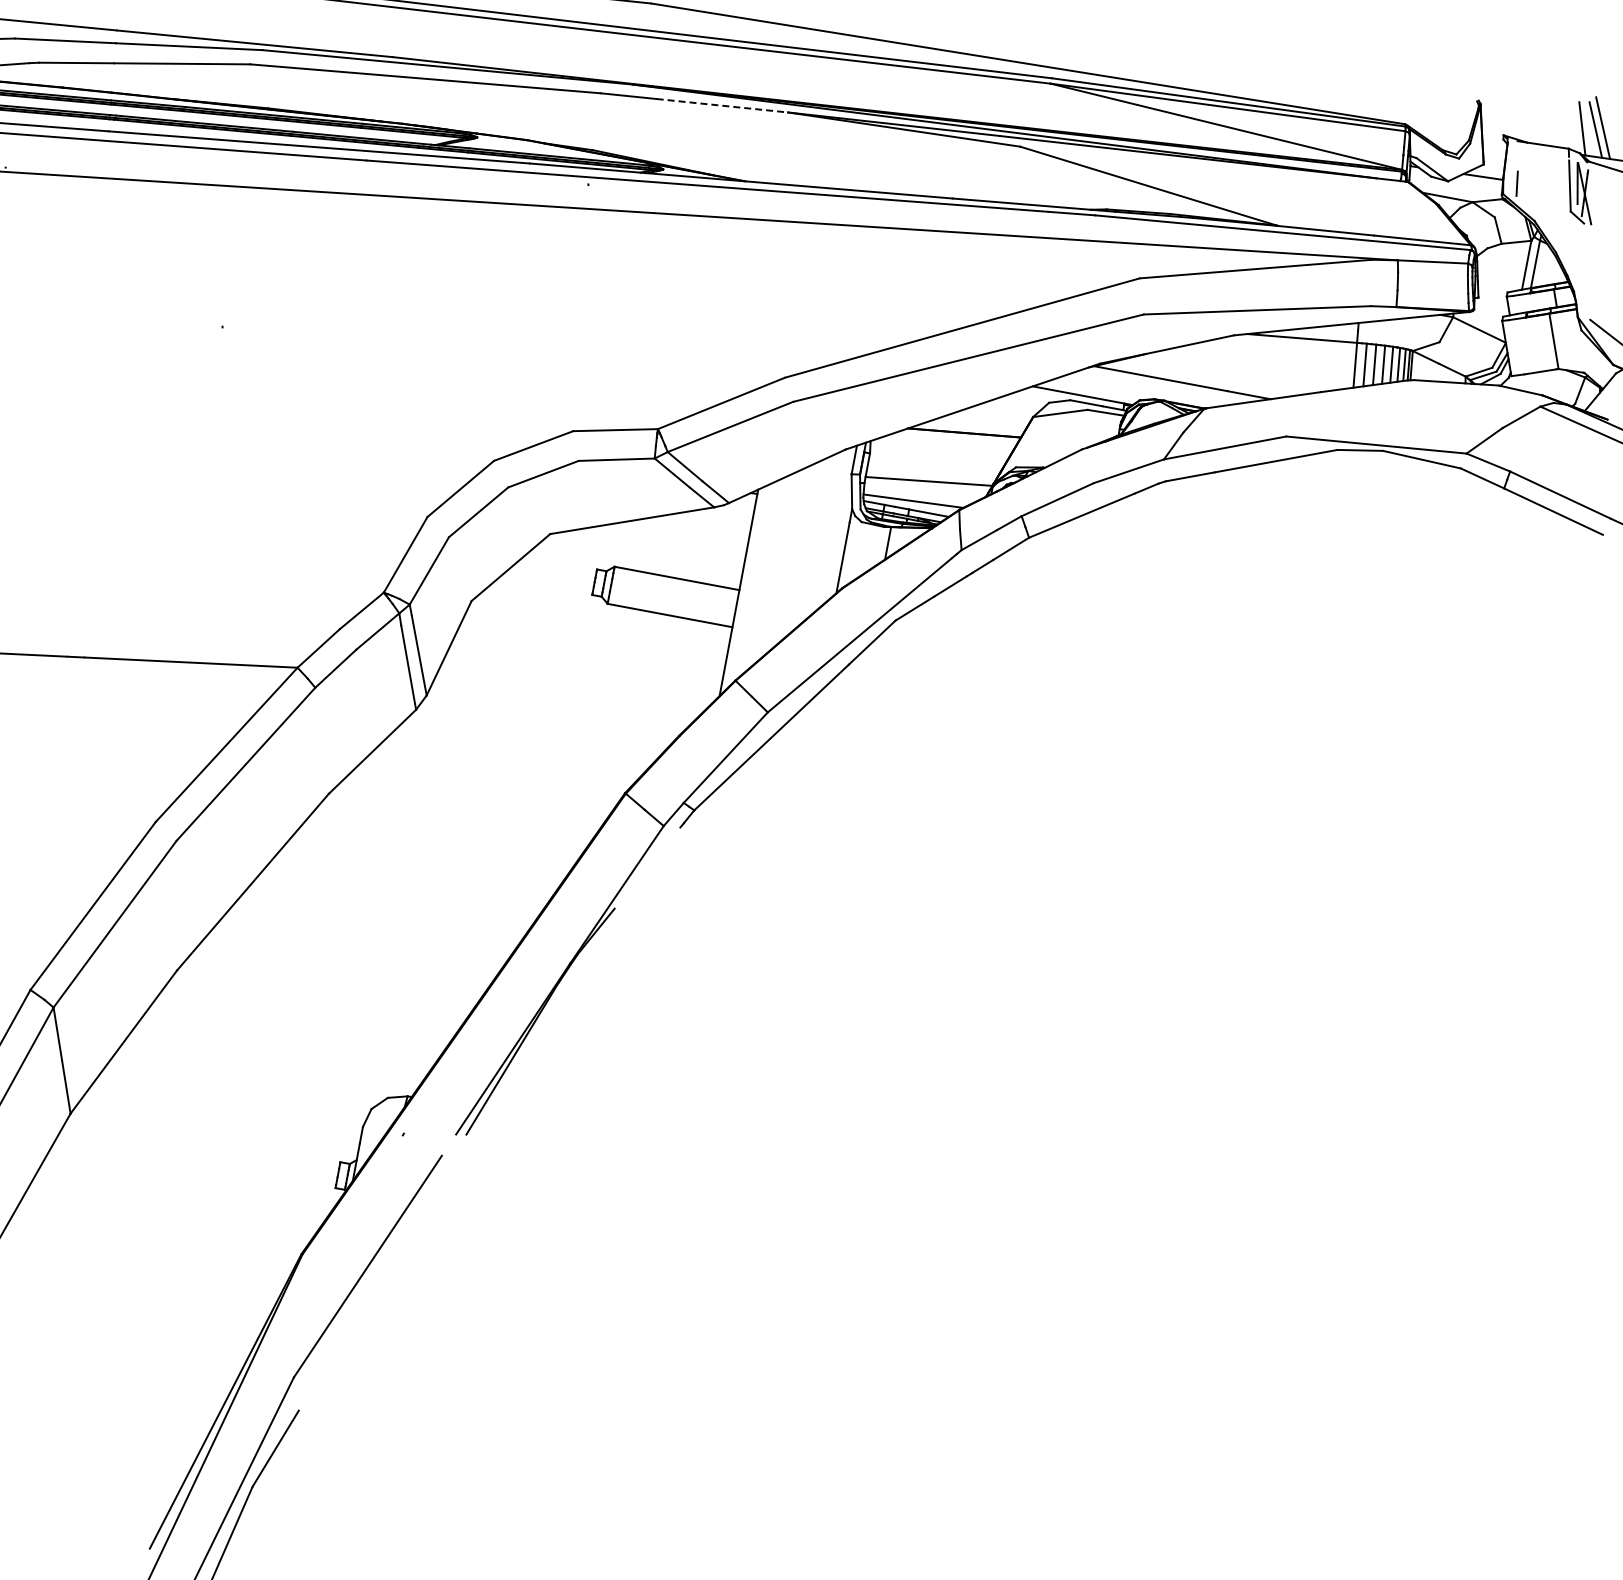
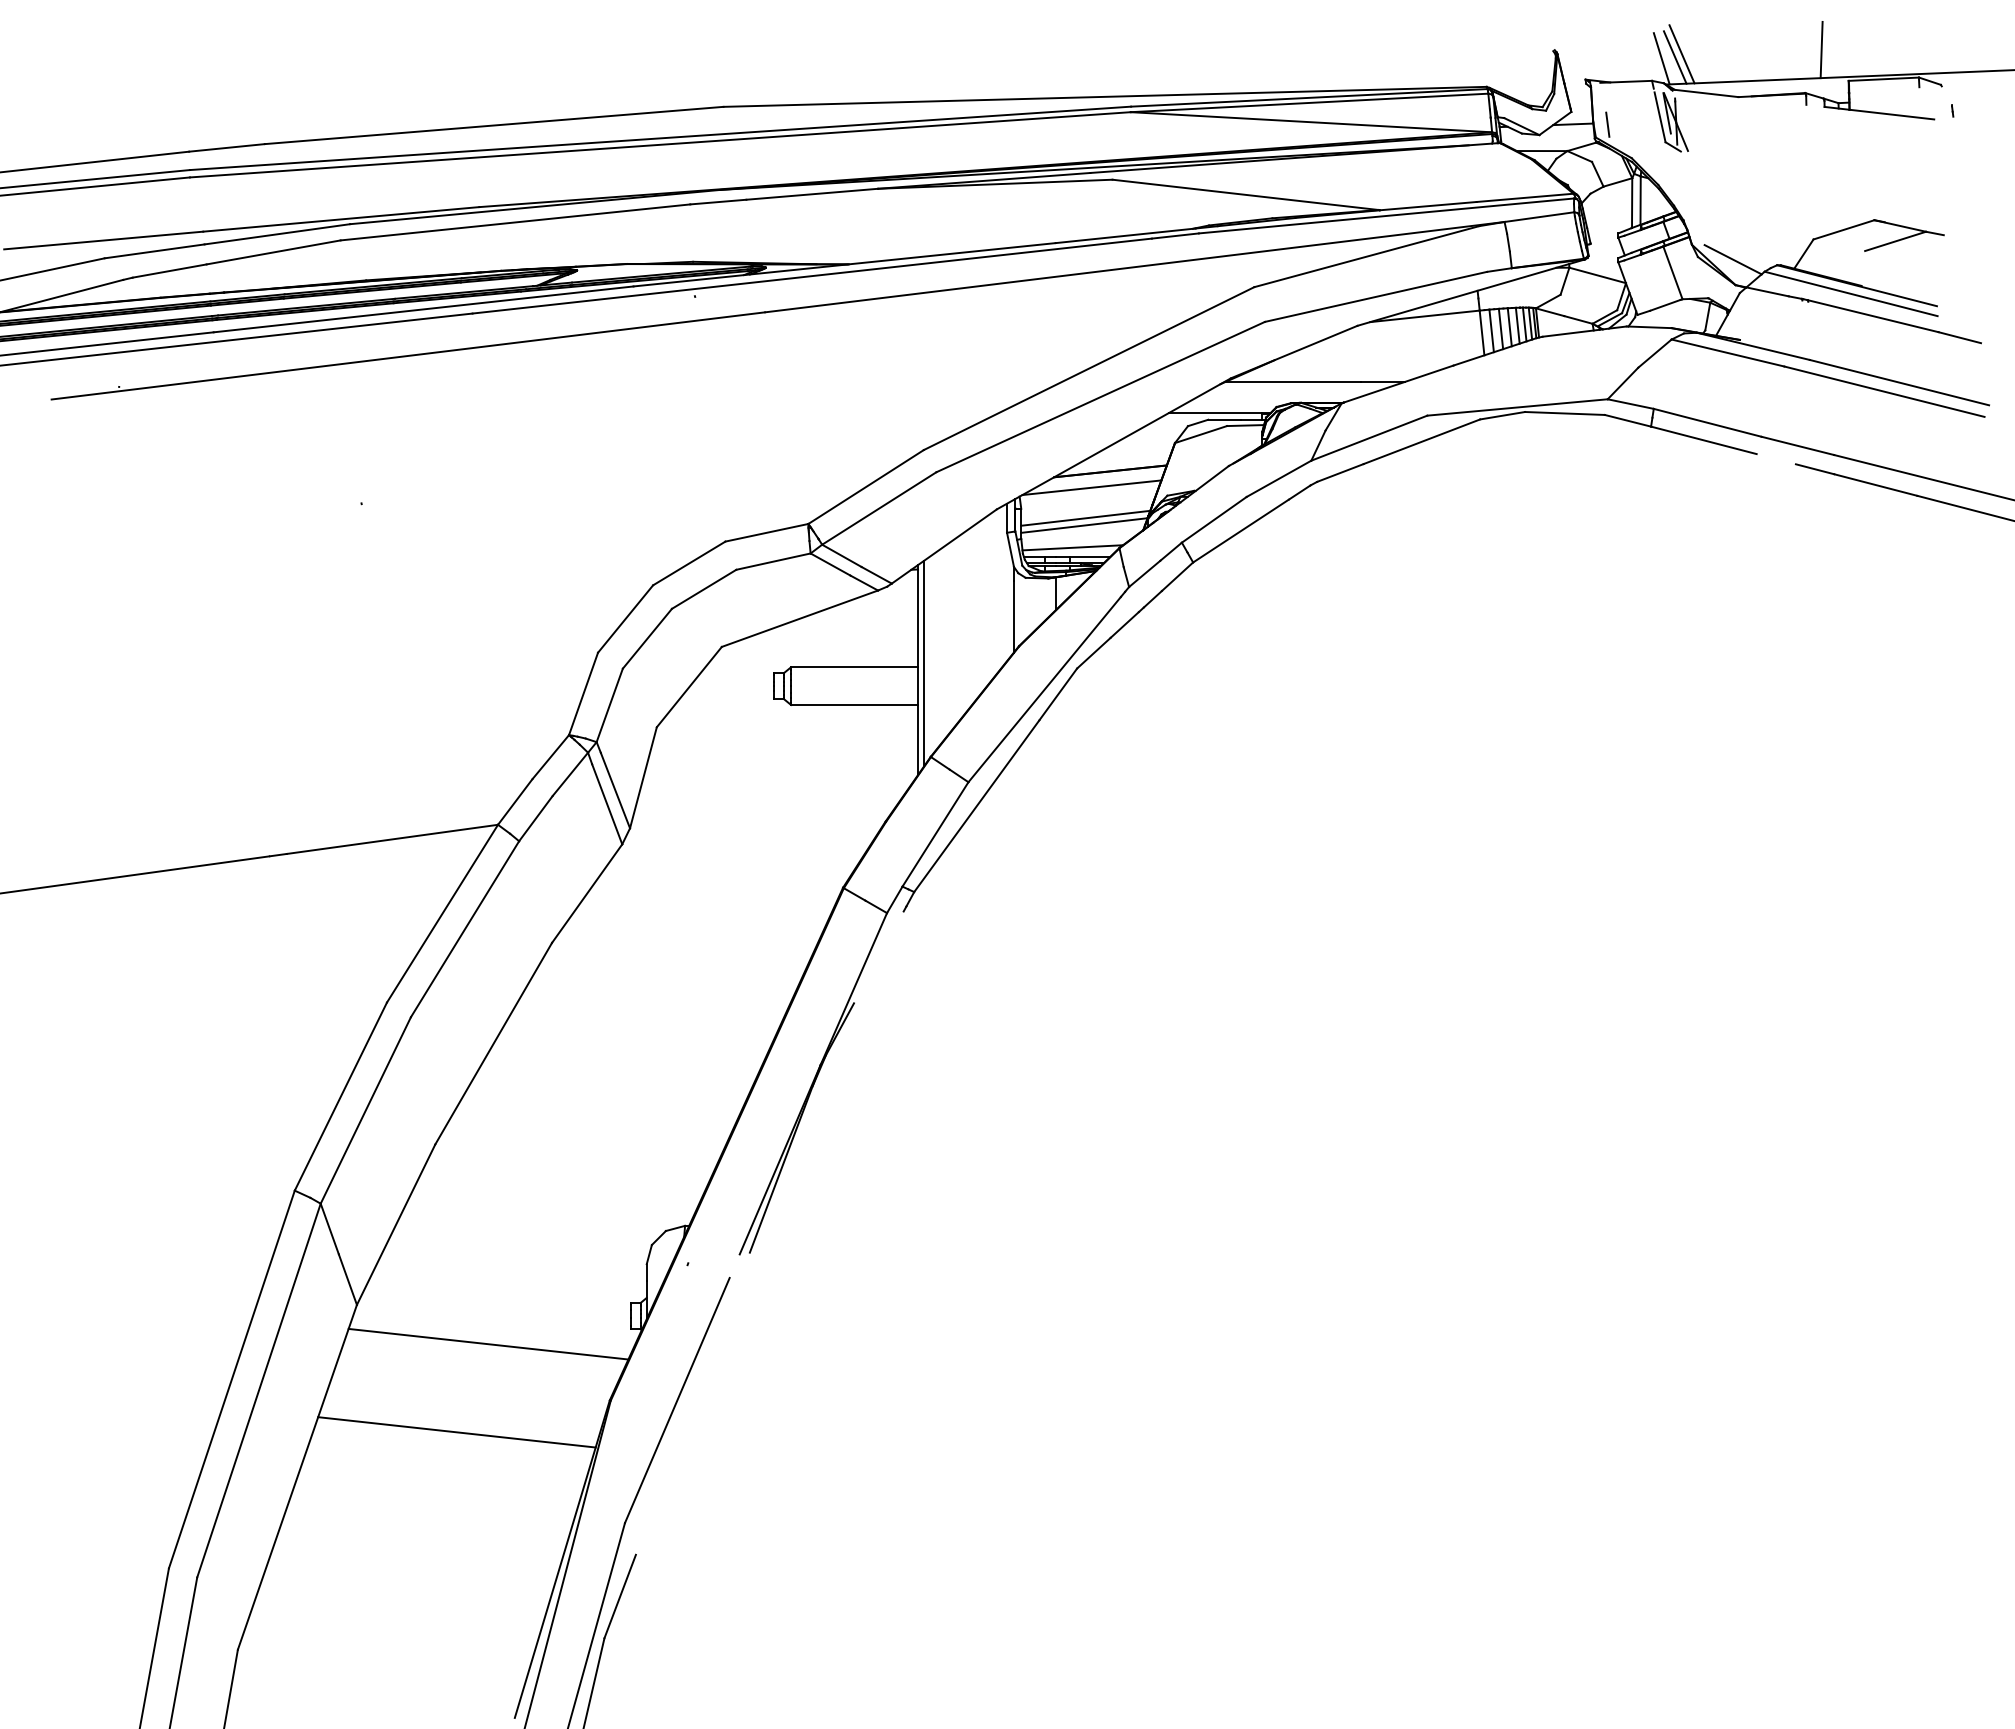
line: (722, 106) -> (812, 194), dashed -> solid
line: (942, 445) -> (1091, 487), added
line: (931, 473) -> (1085, 517), added
line: (746, 587) -> (924, 663), added
line: (192, 1175) -> (488, 1343), added
line: (144, 1257) -> (456, 1432), added

